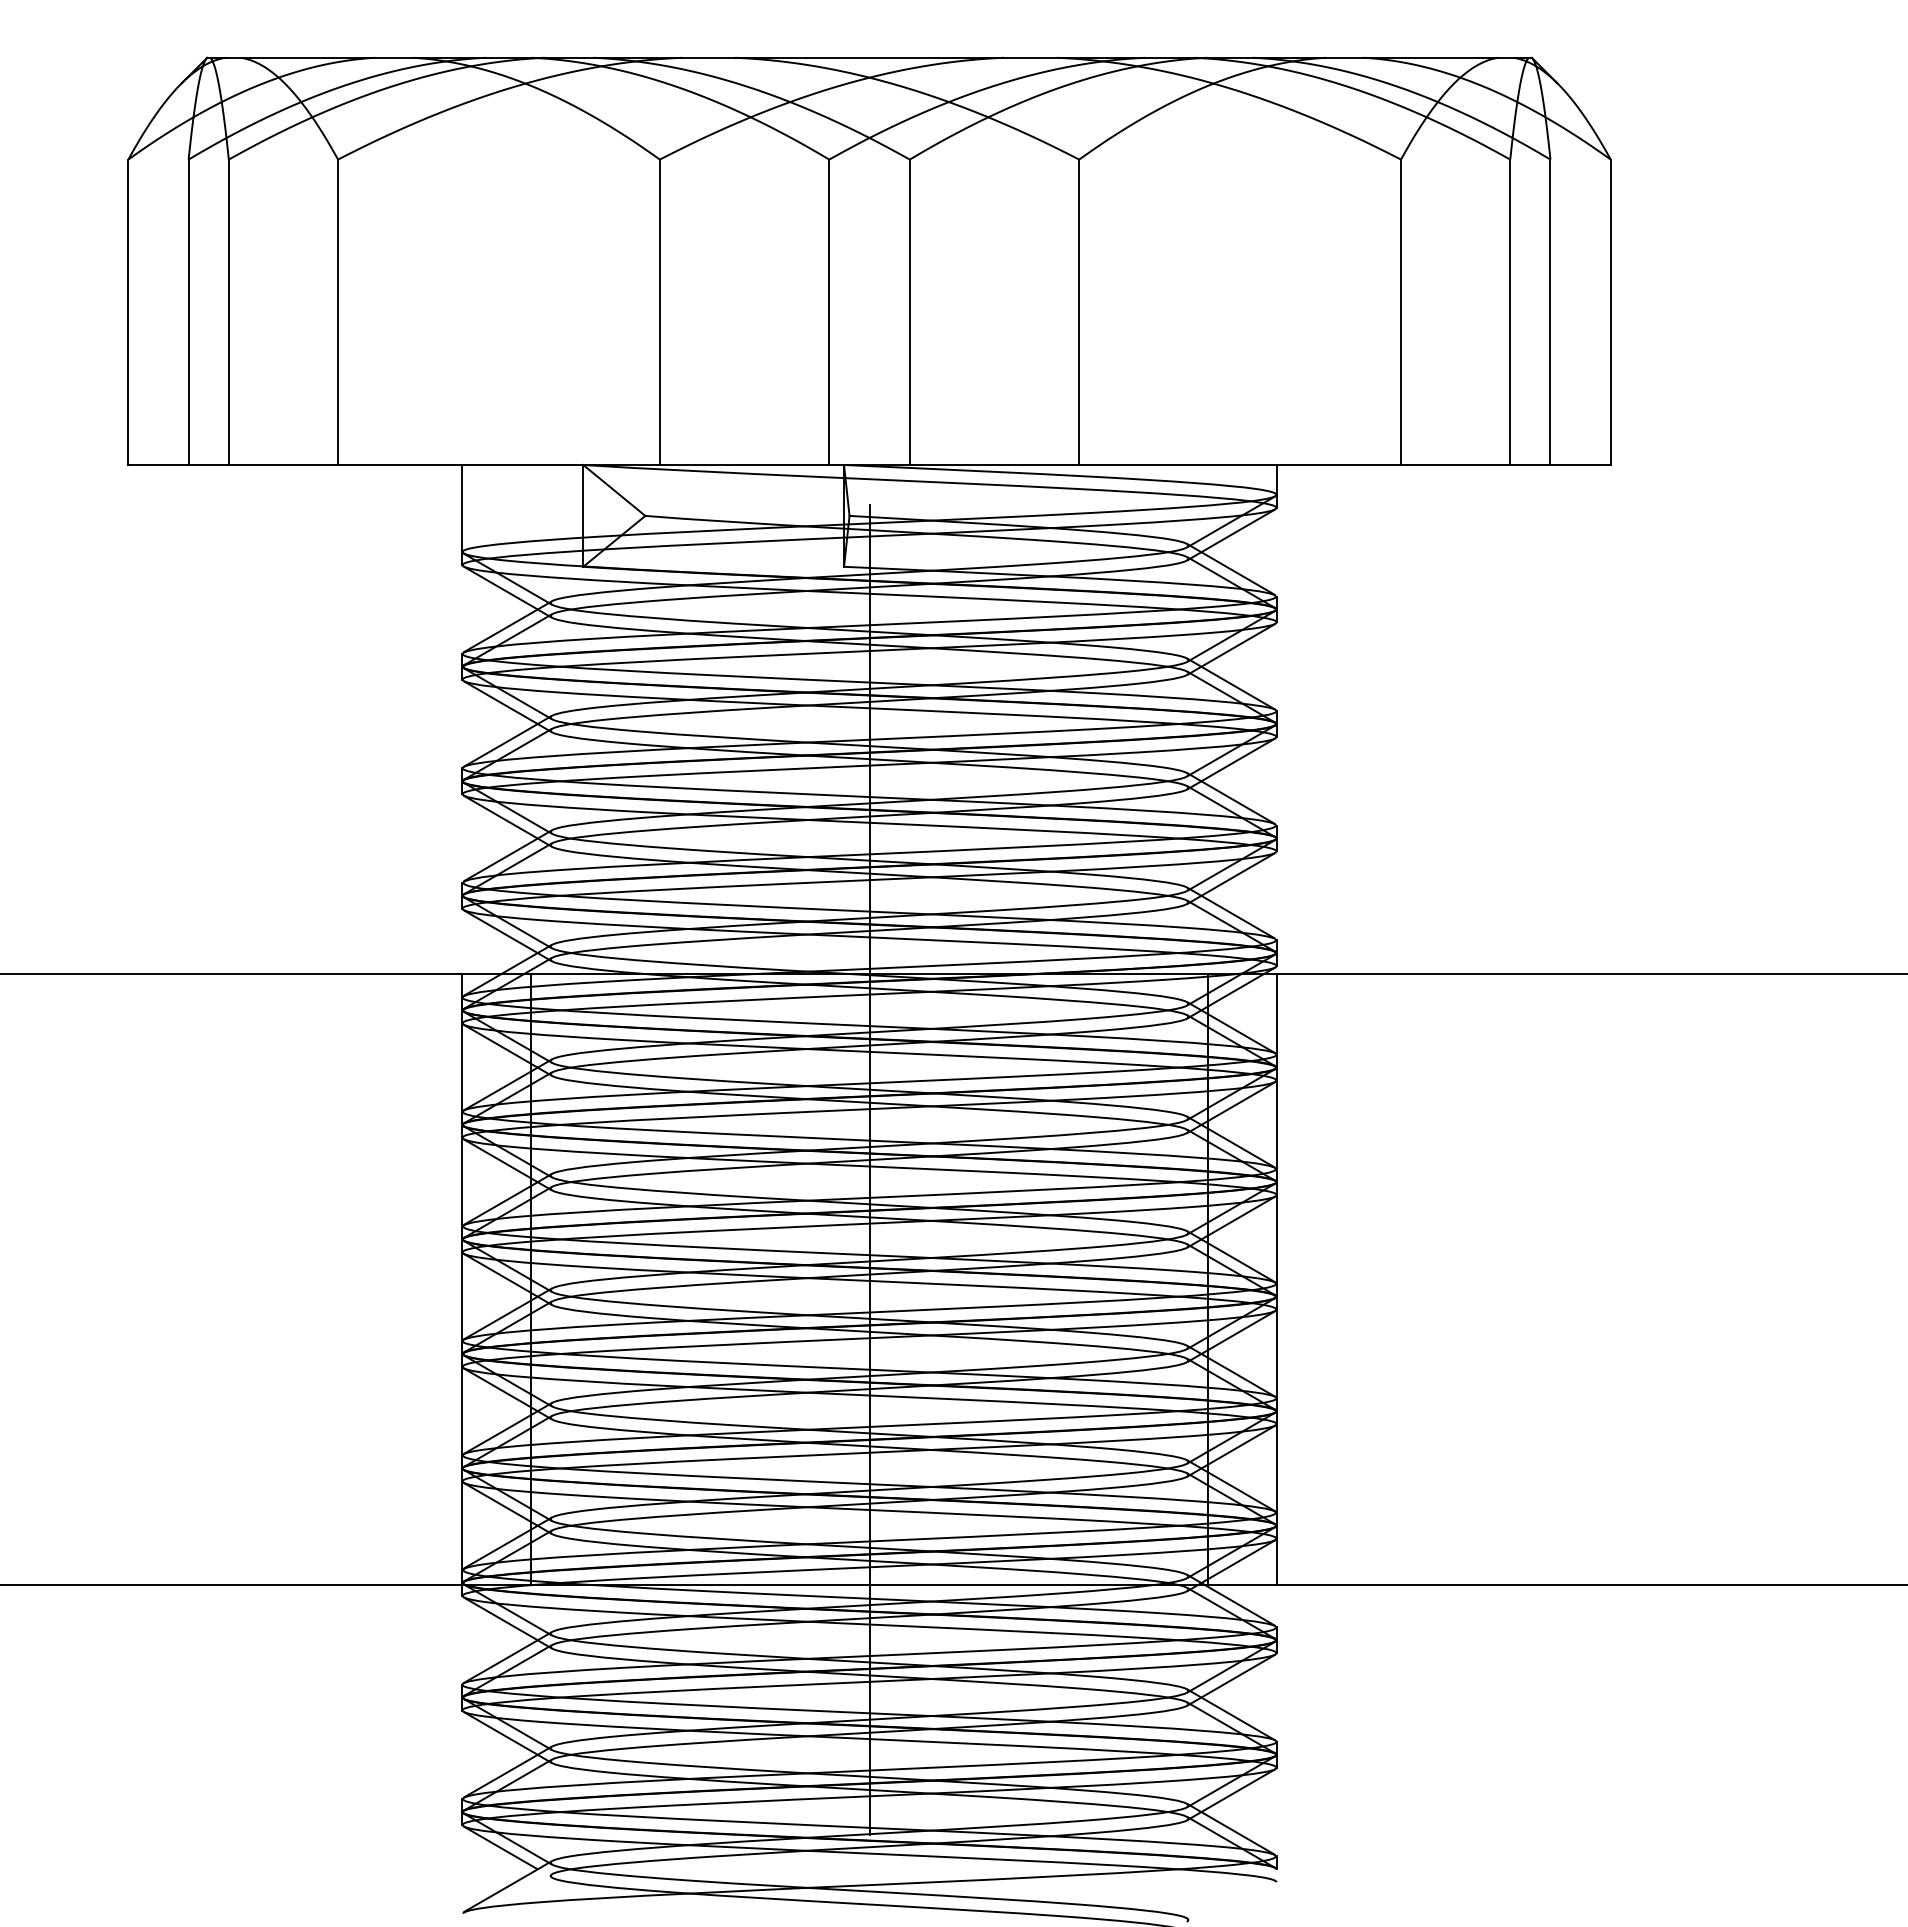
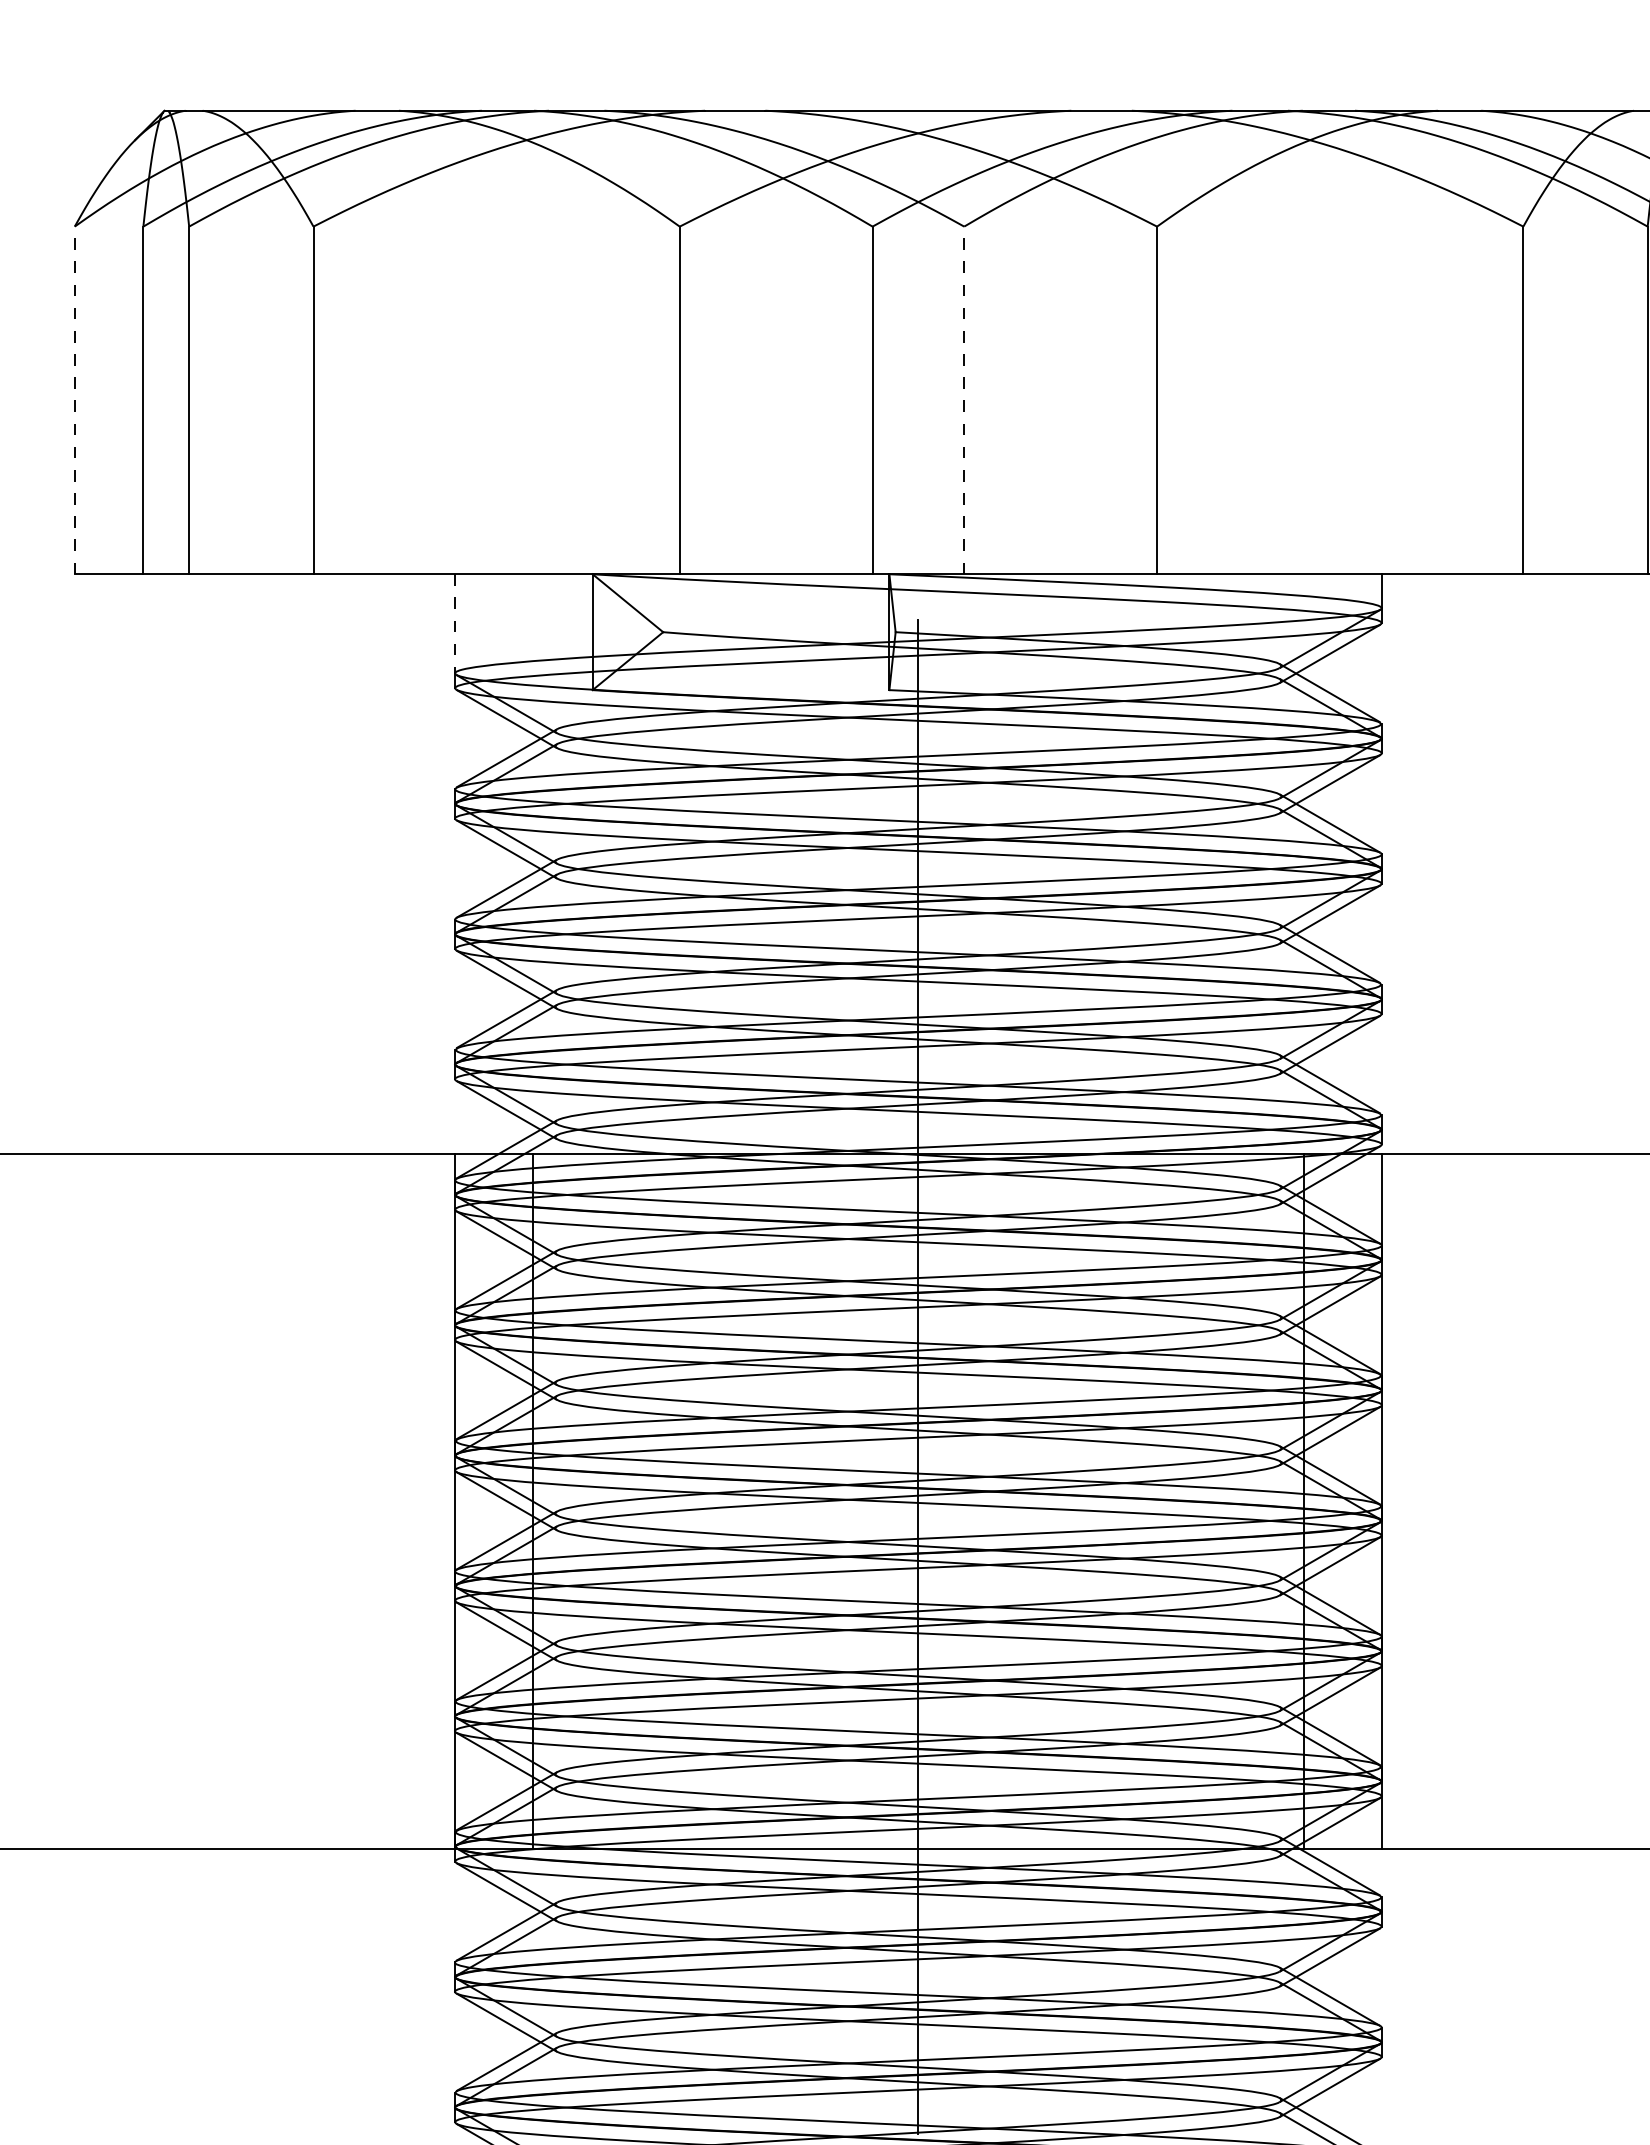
line: (128, 312) -> (74, 400), solid -> dashed
line: (909, 312) -> (963, 400), solid -> dashed
line: (462, 508) -> (455, 623), solid -> dashed

